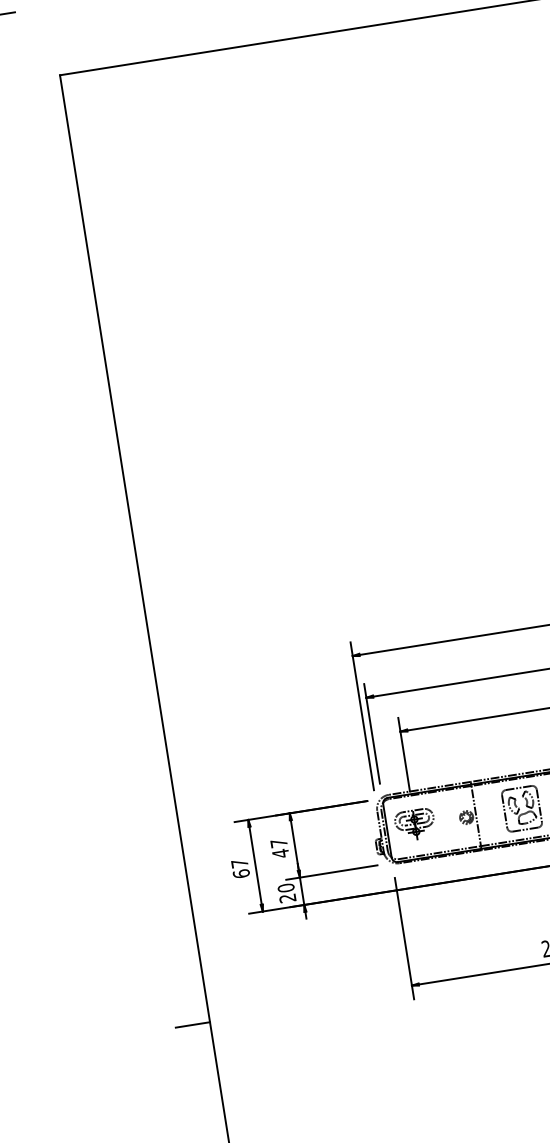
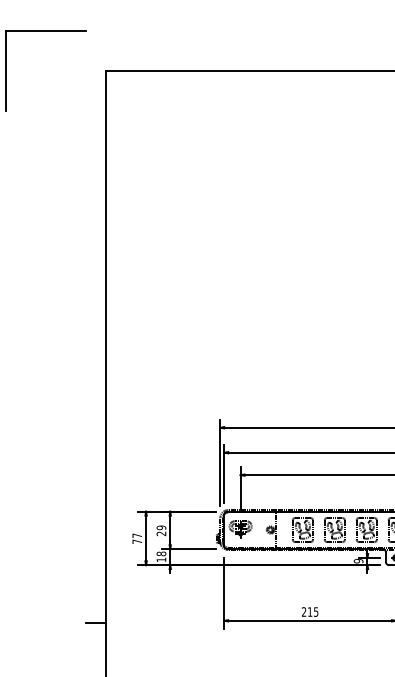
text: (279, 847) -> (161, 530), 47 -> 29
text: (241, 873) -> (137, 541), 67 -> 77
text: (285, 892) -> (160, 556), 20 -> 18

